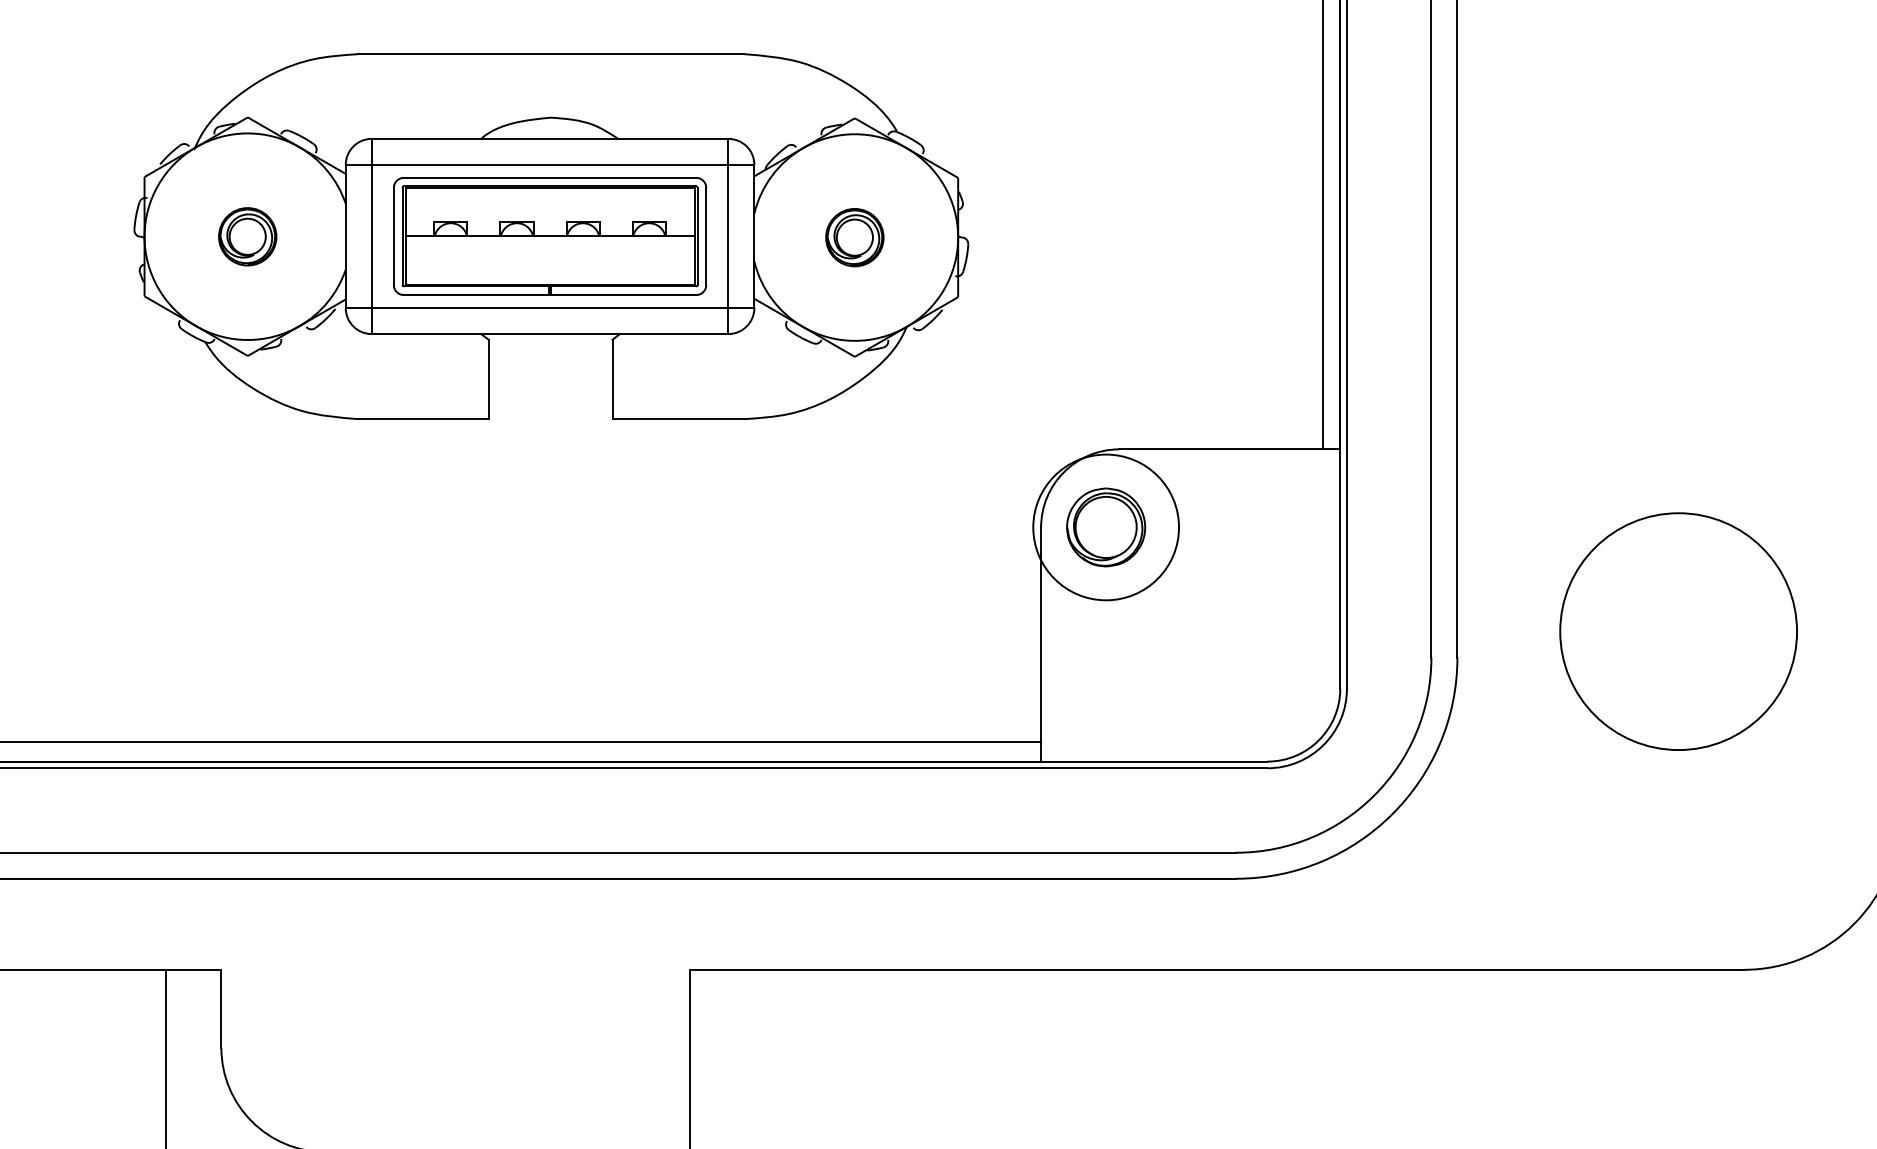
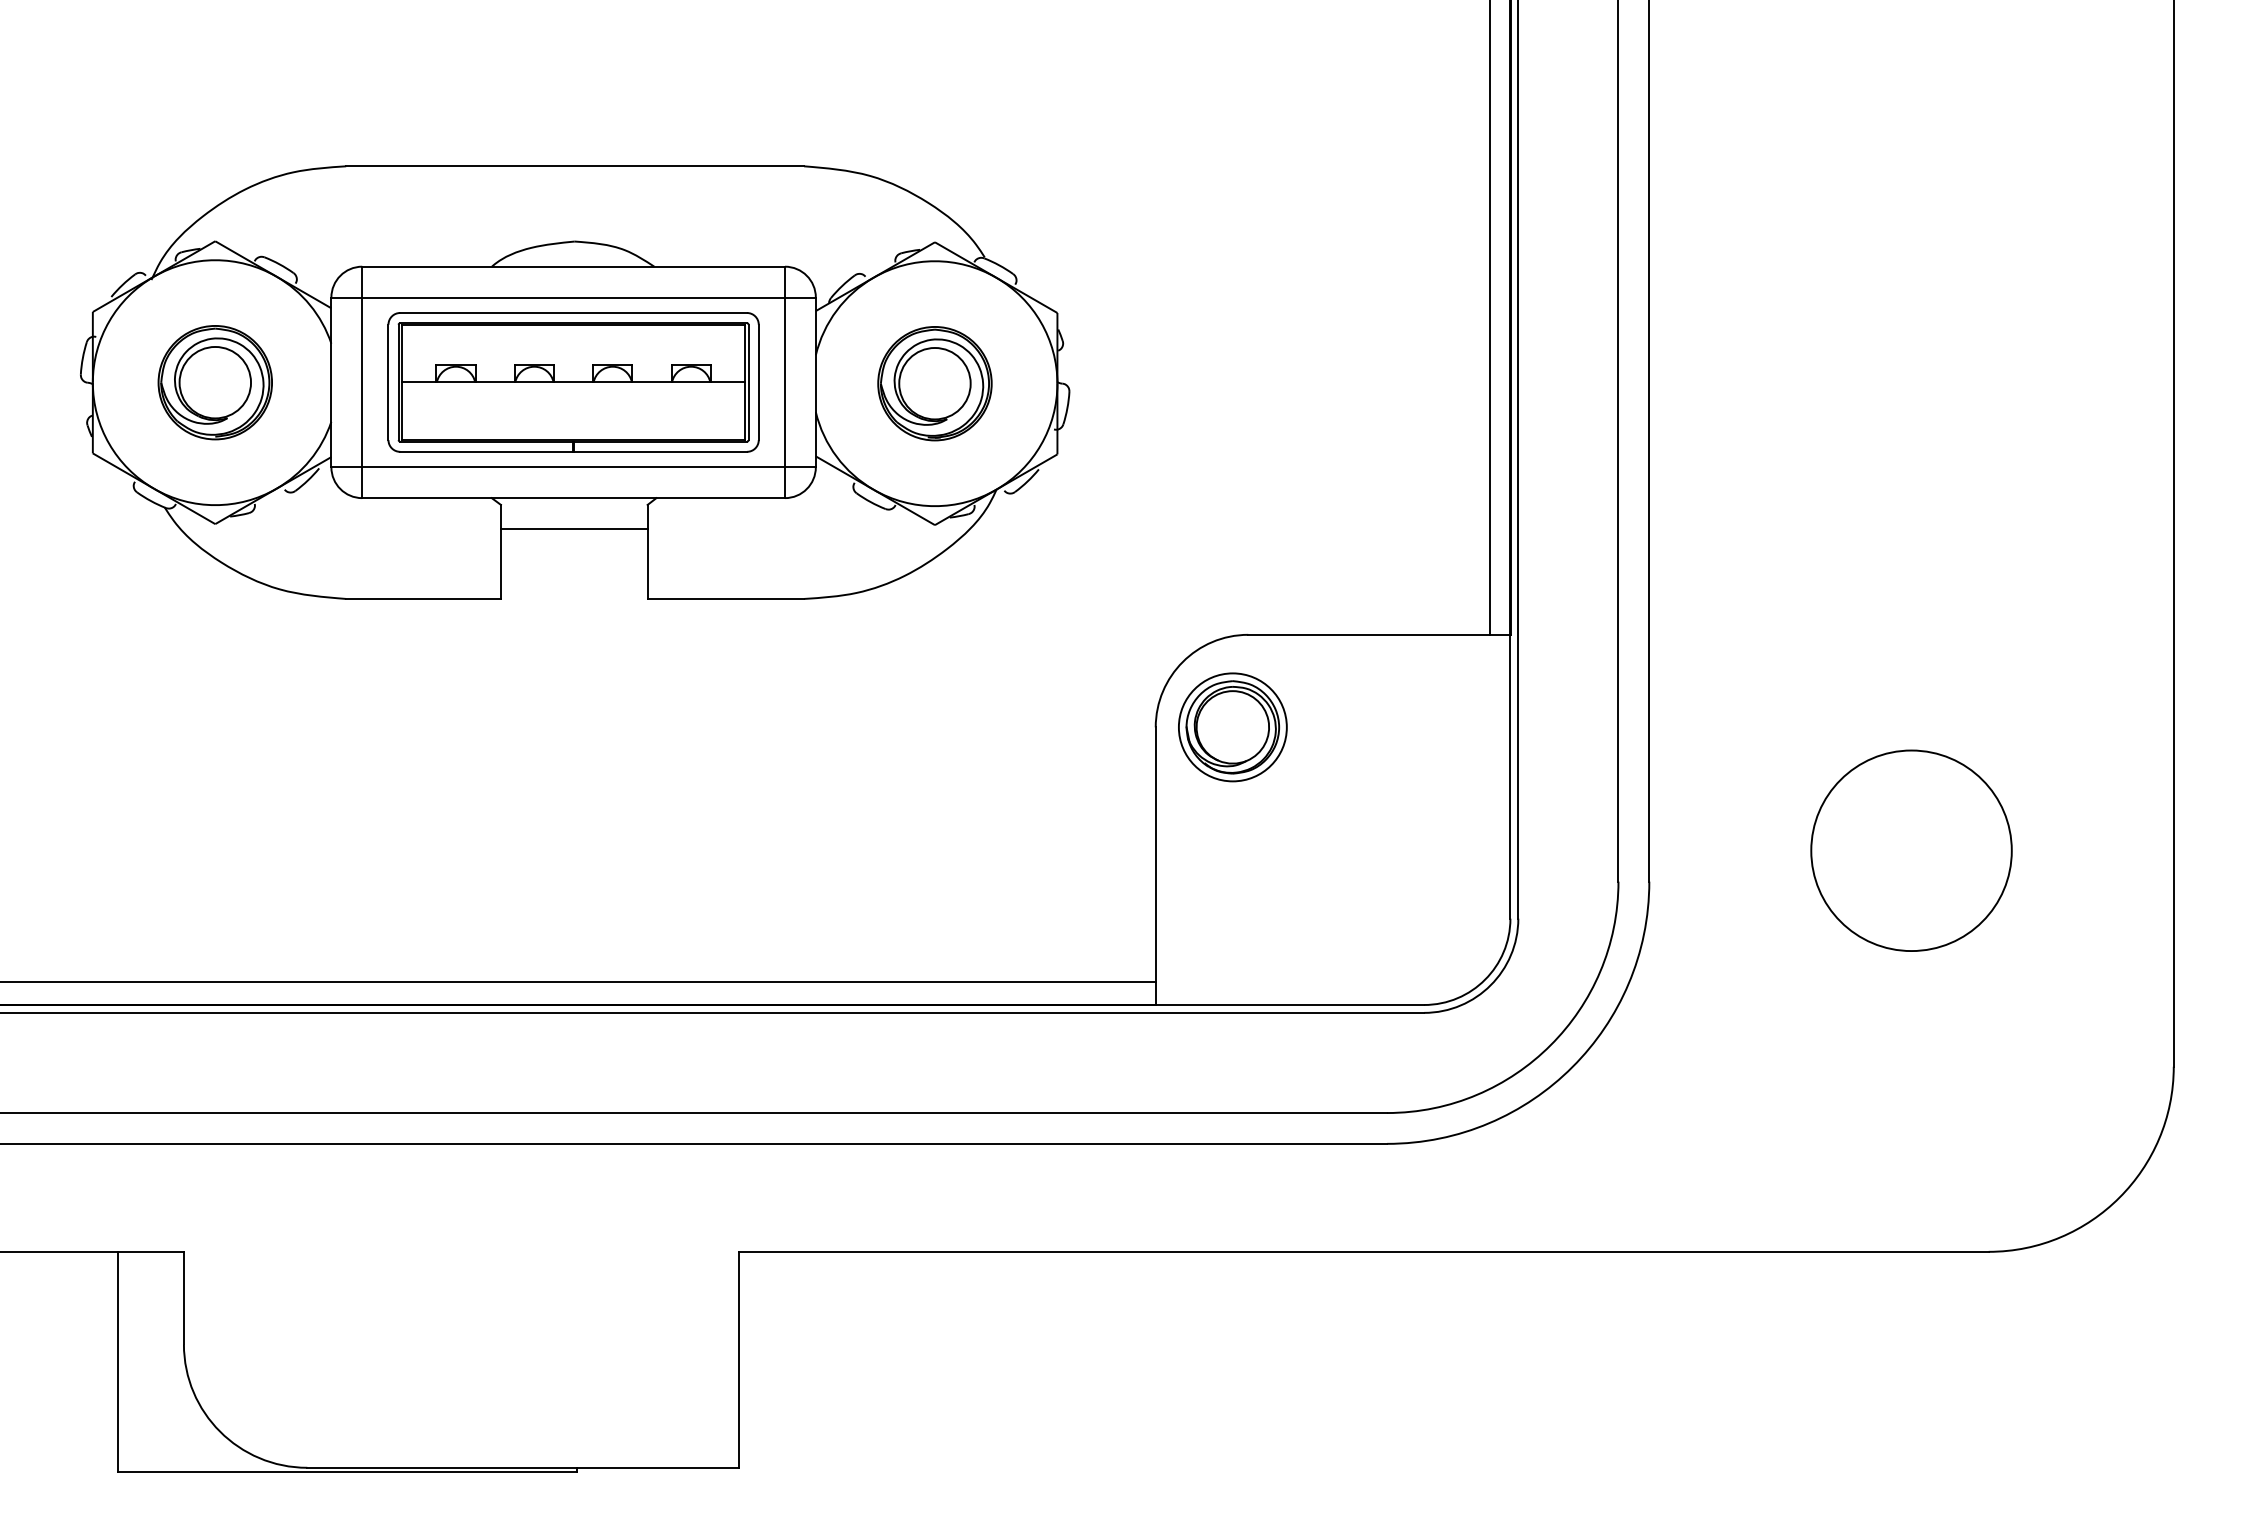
part: (247, 236) -> (214, 382), size x1.67
part: (854, 237) -> (934, 383), size x1.67
line: (549, 359) -> (573, 528), added
circle: (1105, 527) -> (1232, 727), size x0.62
circle: (1678, 631) -> (1911, 850), size x0.71

